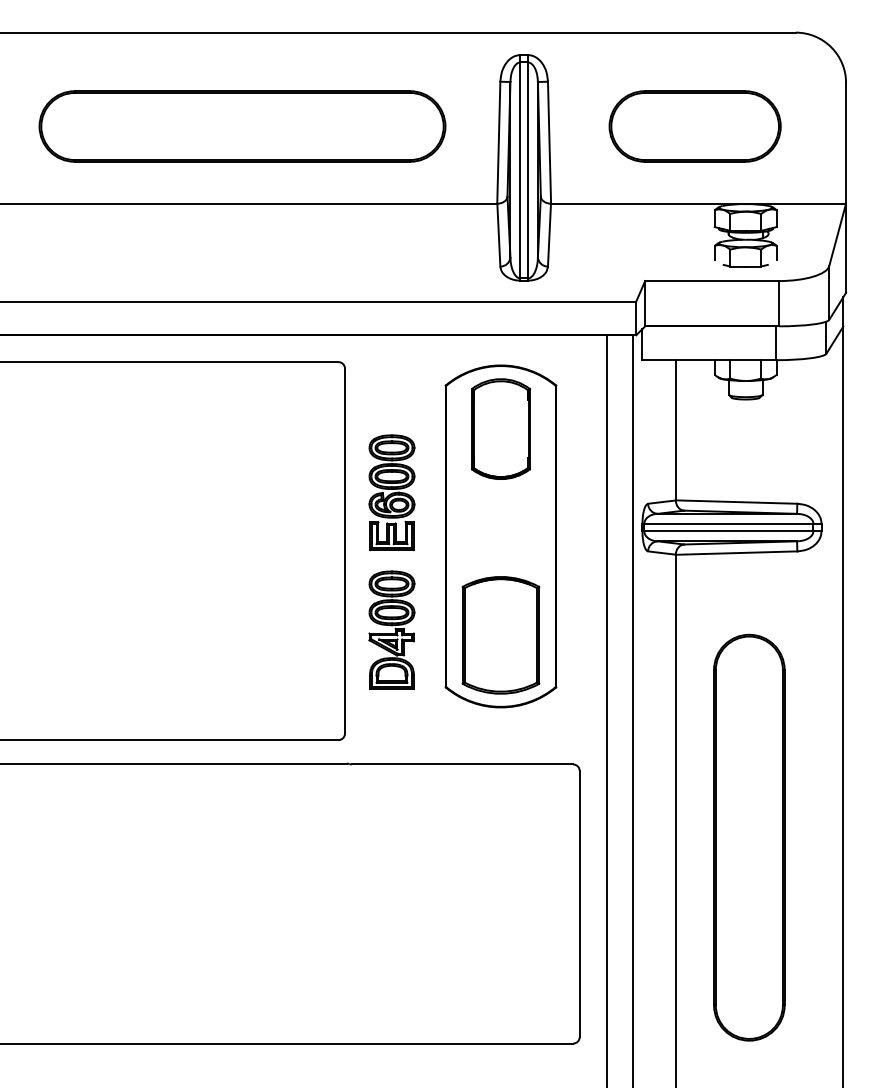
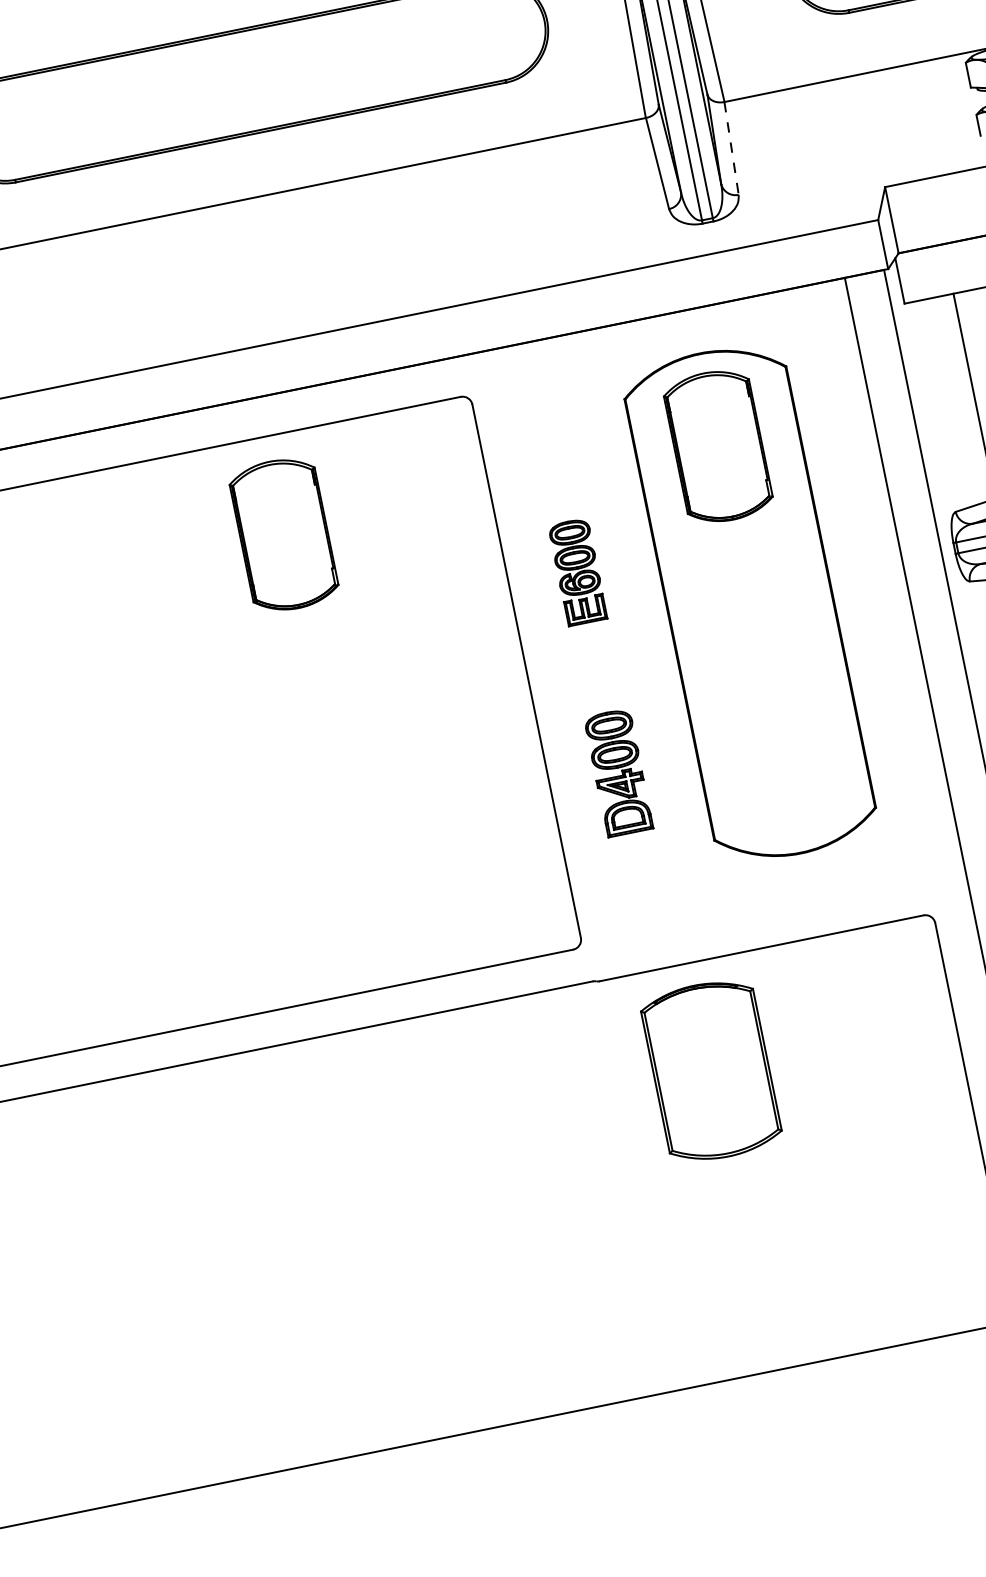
line: (549, 235) -> (731, 148), solid -> dashed
part: (203, 428) -> (283, 534), added
part: (391, 492) -> (577, 571), size x0.6
part: (391, 629) -> (617, 772), size x0.7
part: (500, 635) -> (710, 1071), moved

